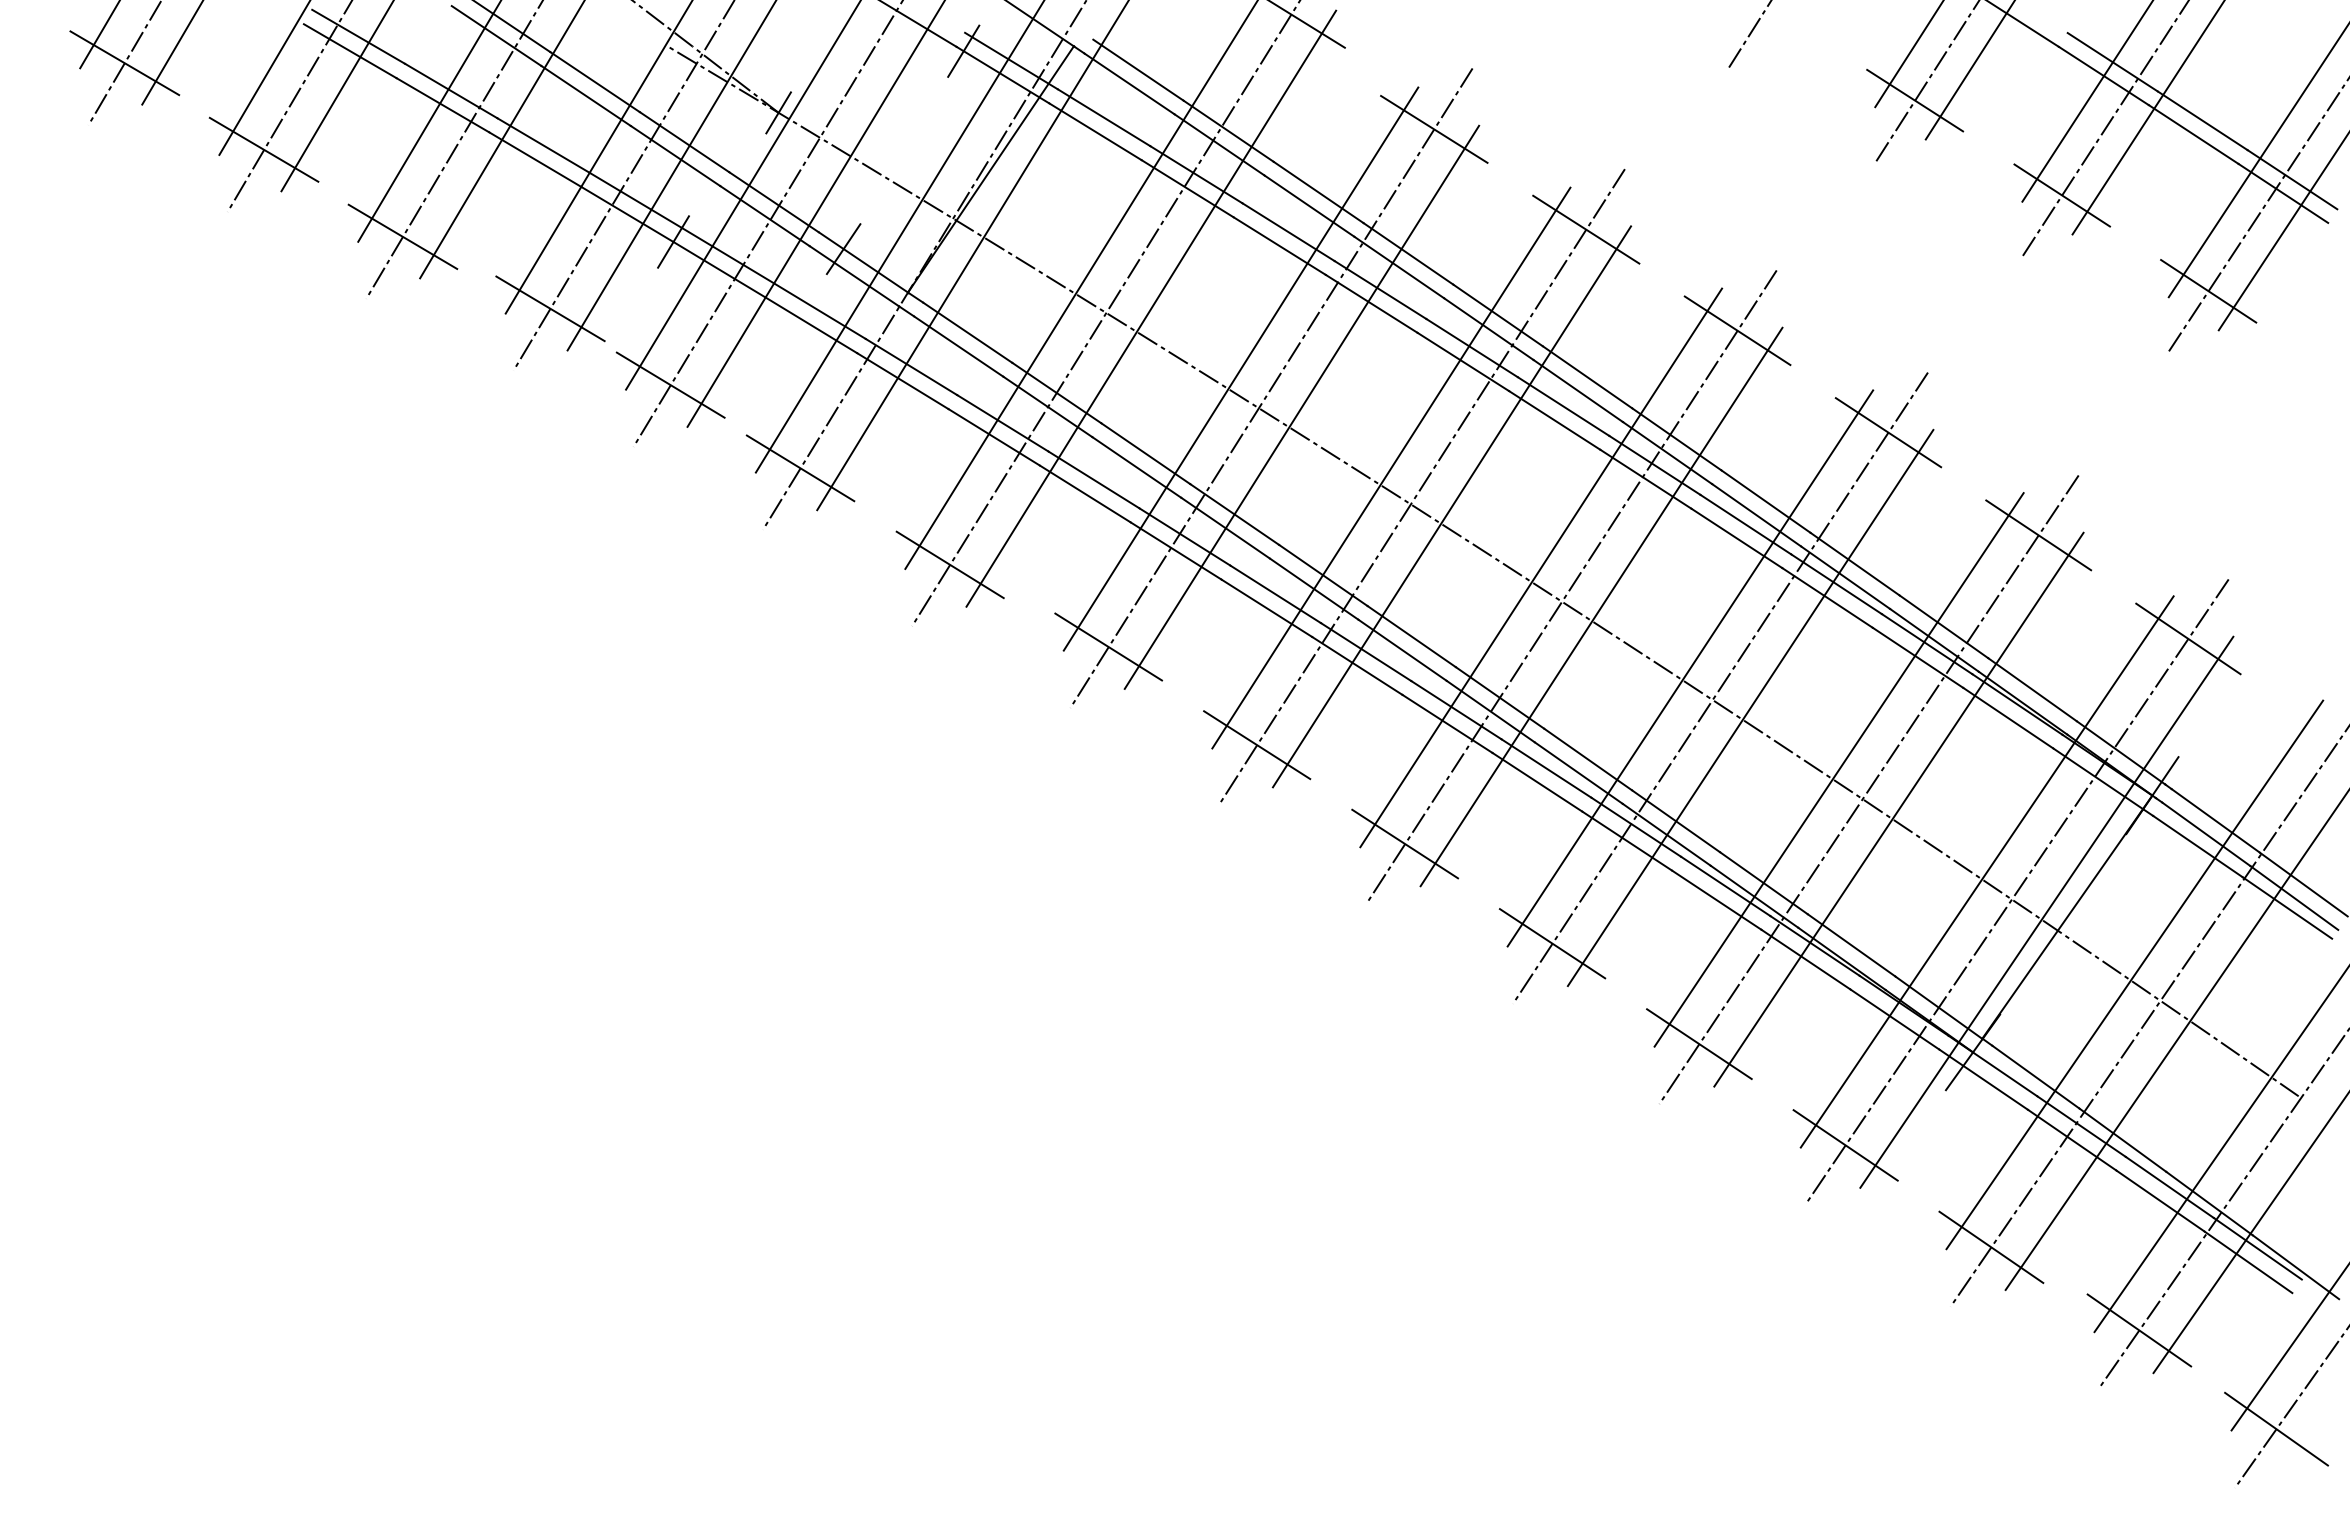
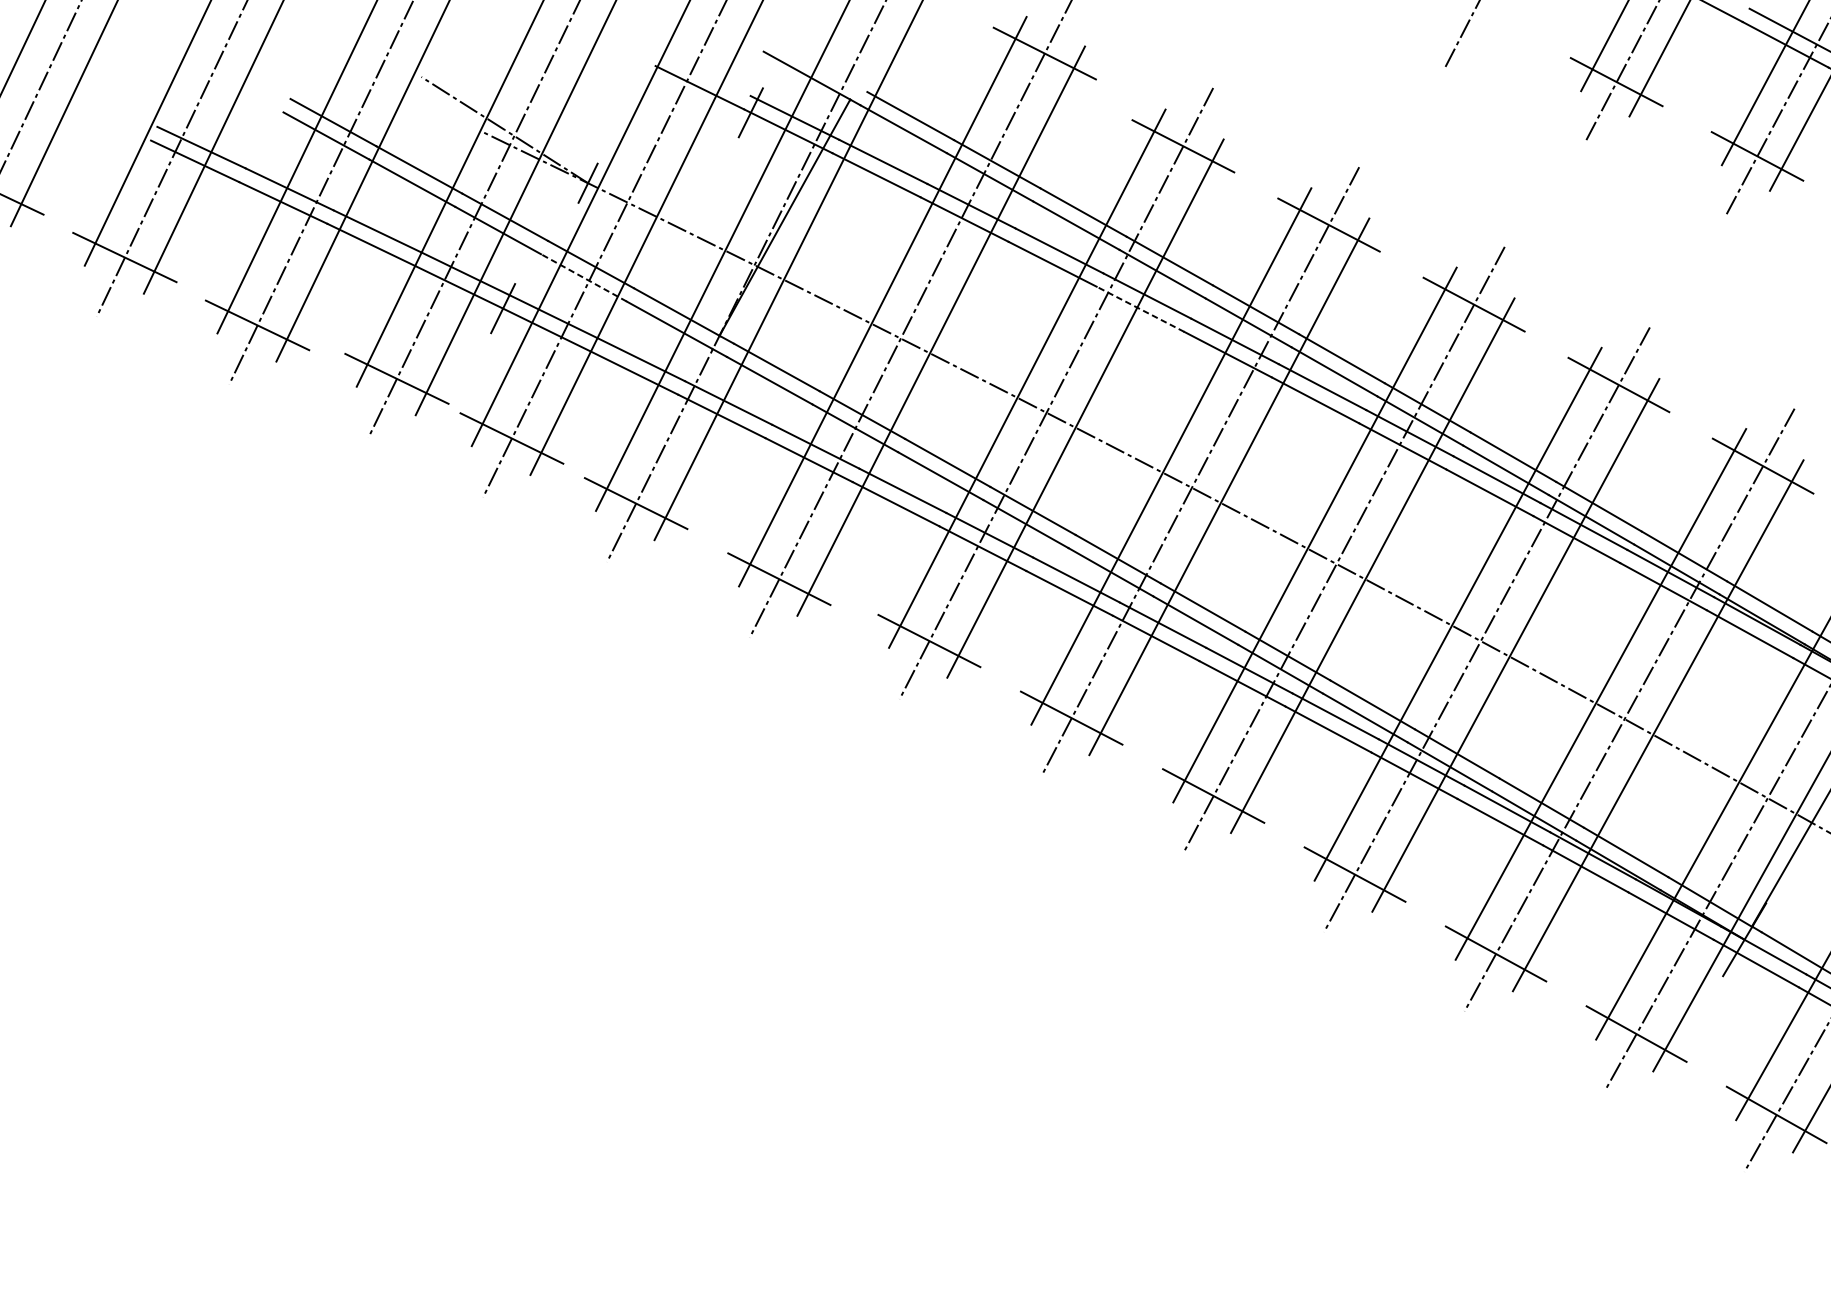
line: (764, 216) -> (583, 278), solid -> dashed
line: (843, 249) -> (657, 301), removed
line: (1371, 303) -> (1140, 308), solid -> dashed

